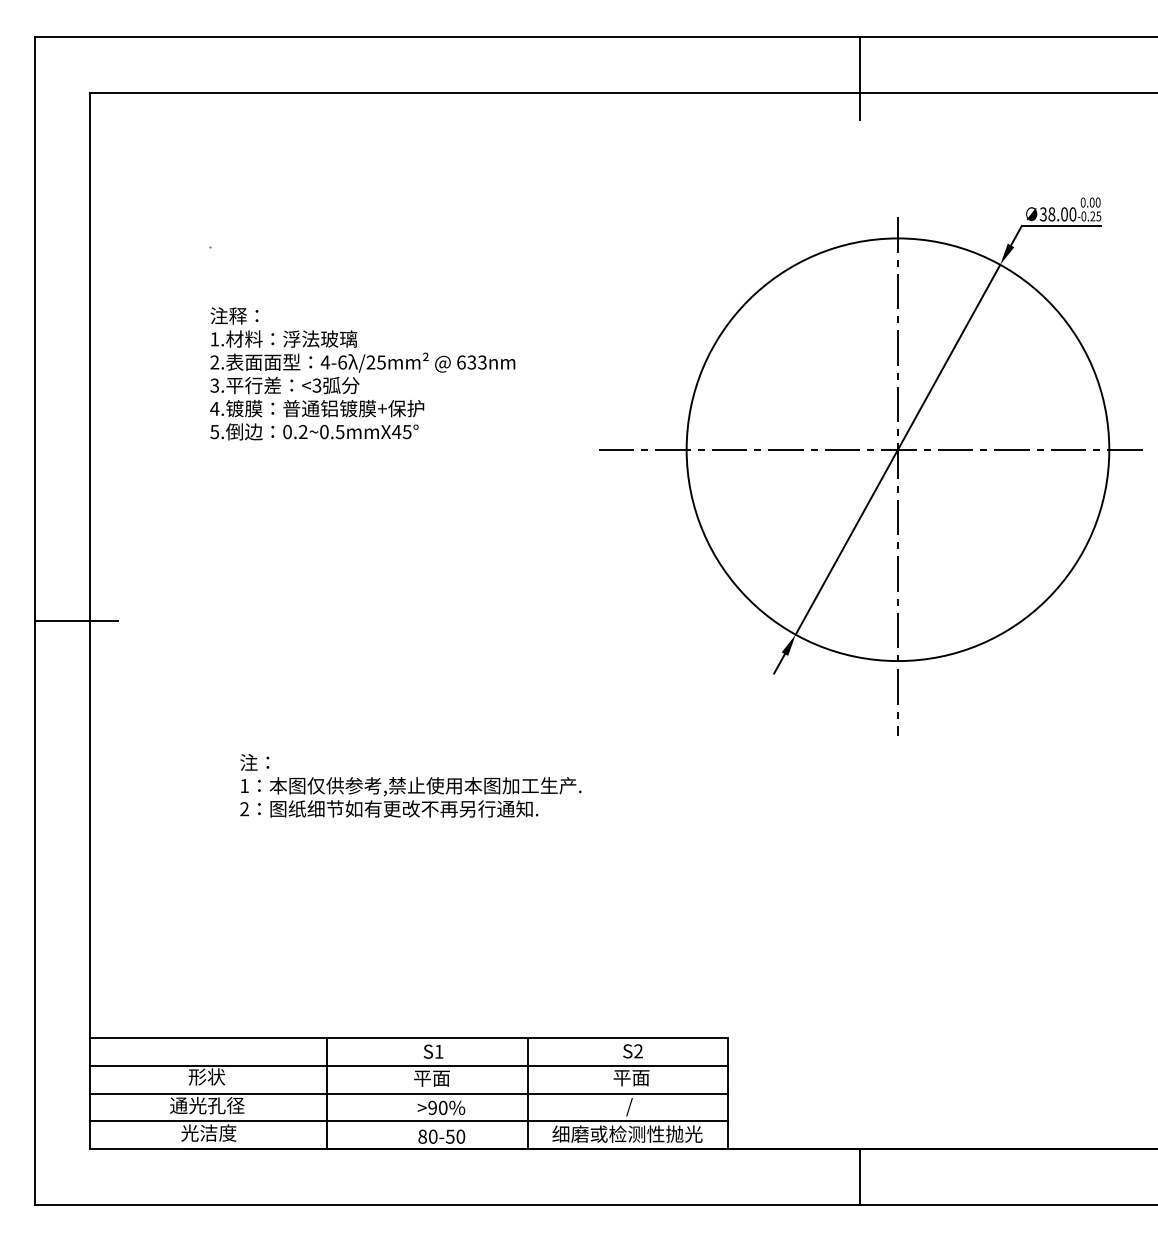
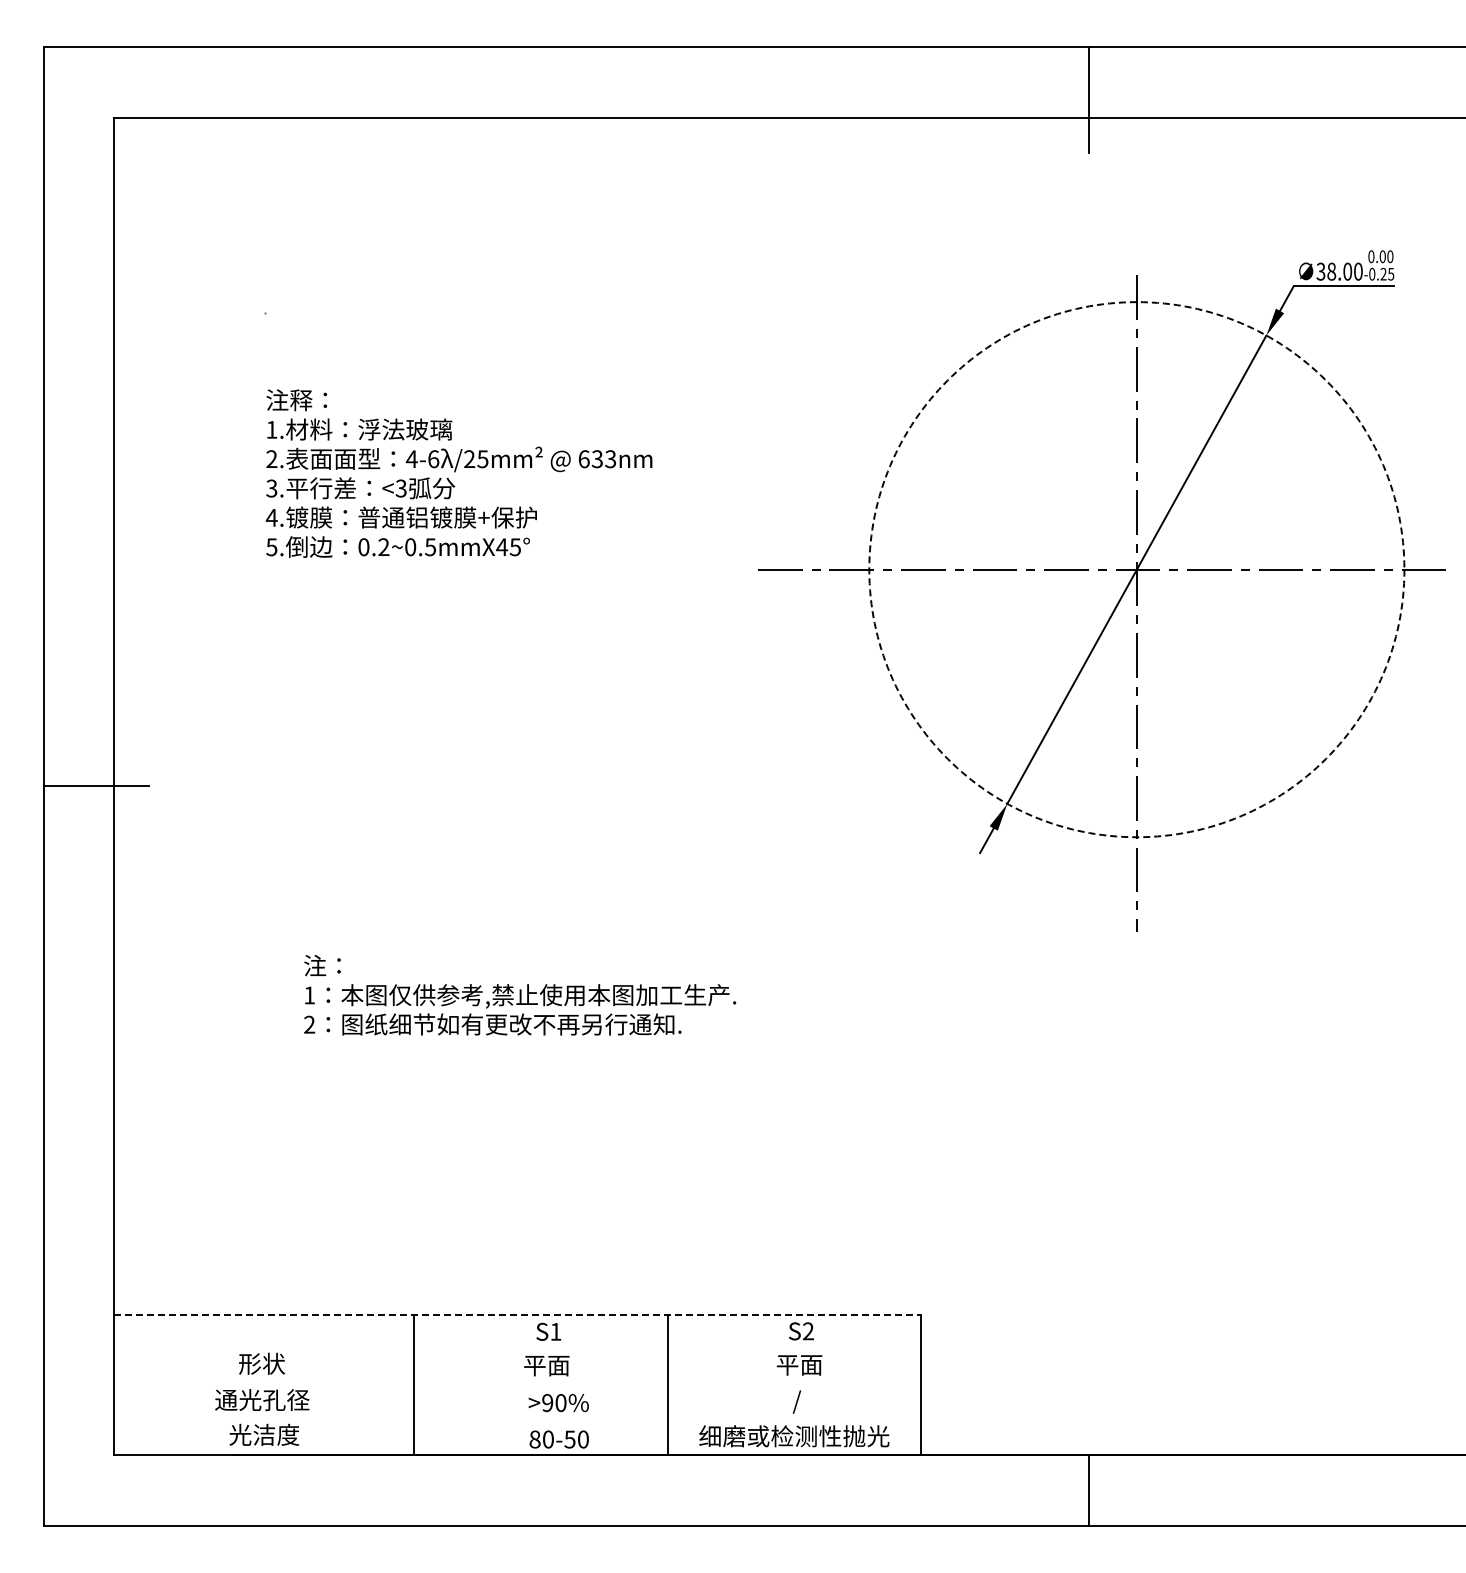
circle: (897, 449) -> (1136, 569), solid -> dashed
line: (408, 1038) -> (517, 1314), solid -> dashed
line: (408, 1065) -> (517, 1349), removed
line: (408, 1093) -> (517, 1384), removed
line: (408, 1121) -> (517, 1420), removed

